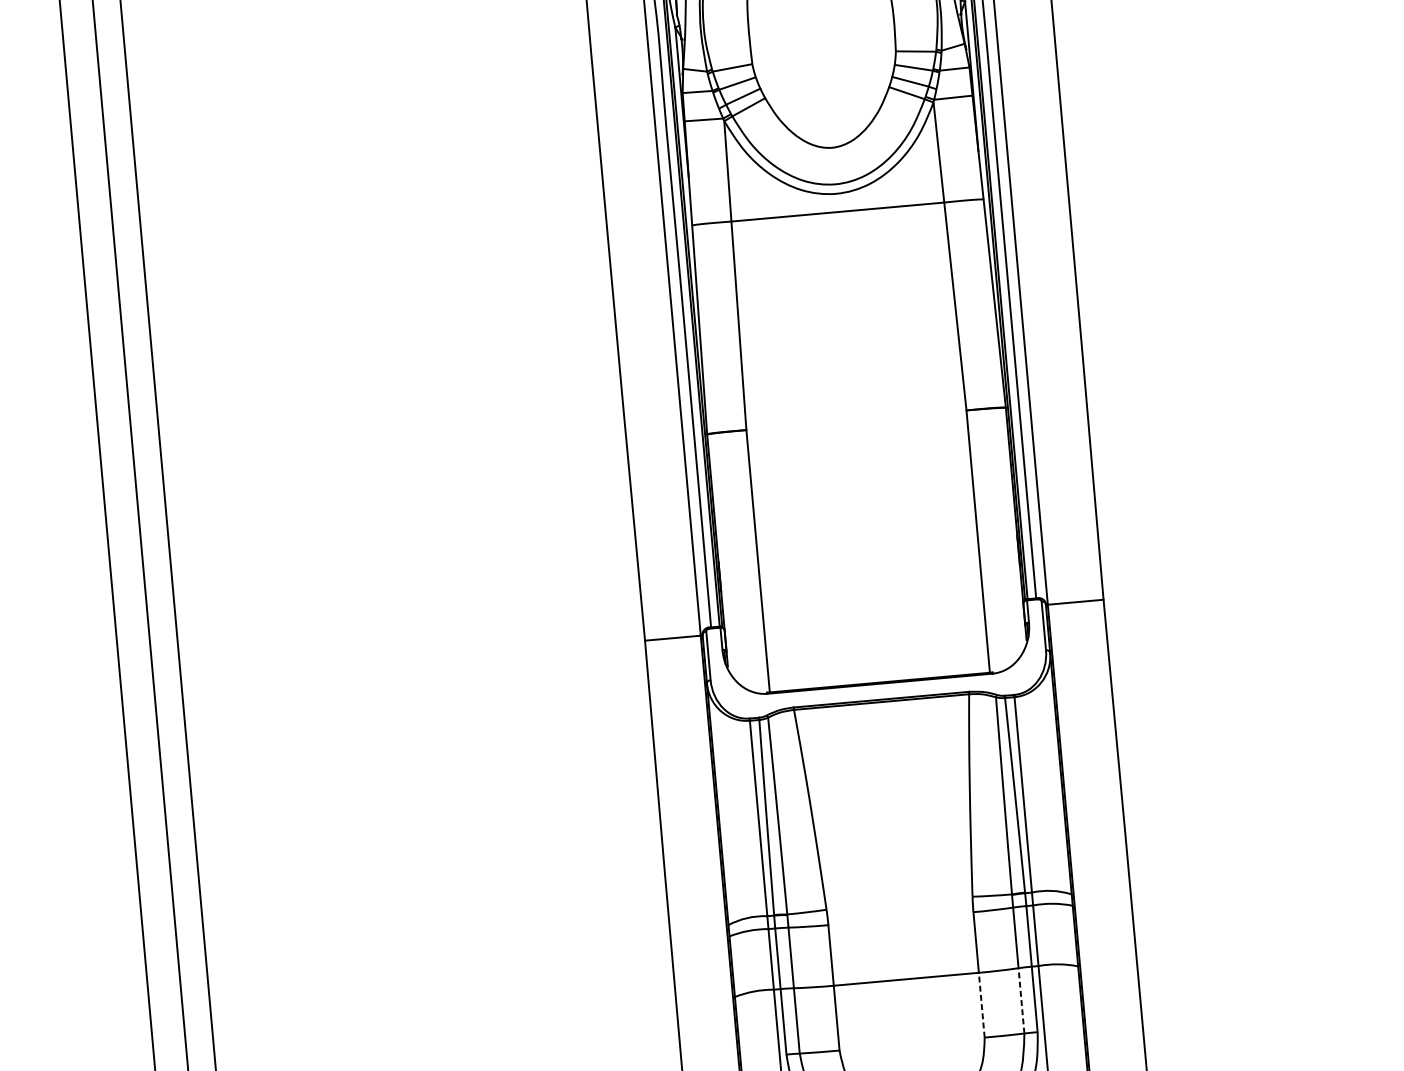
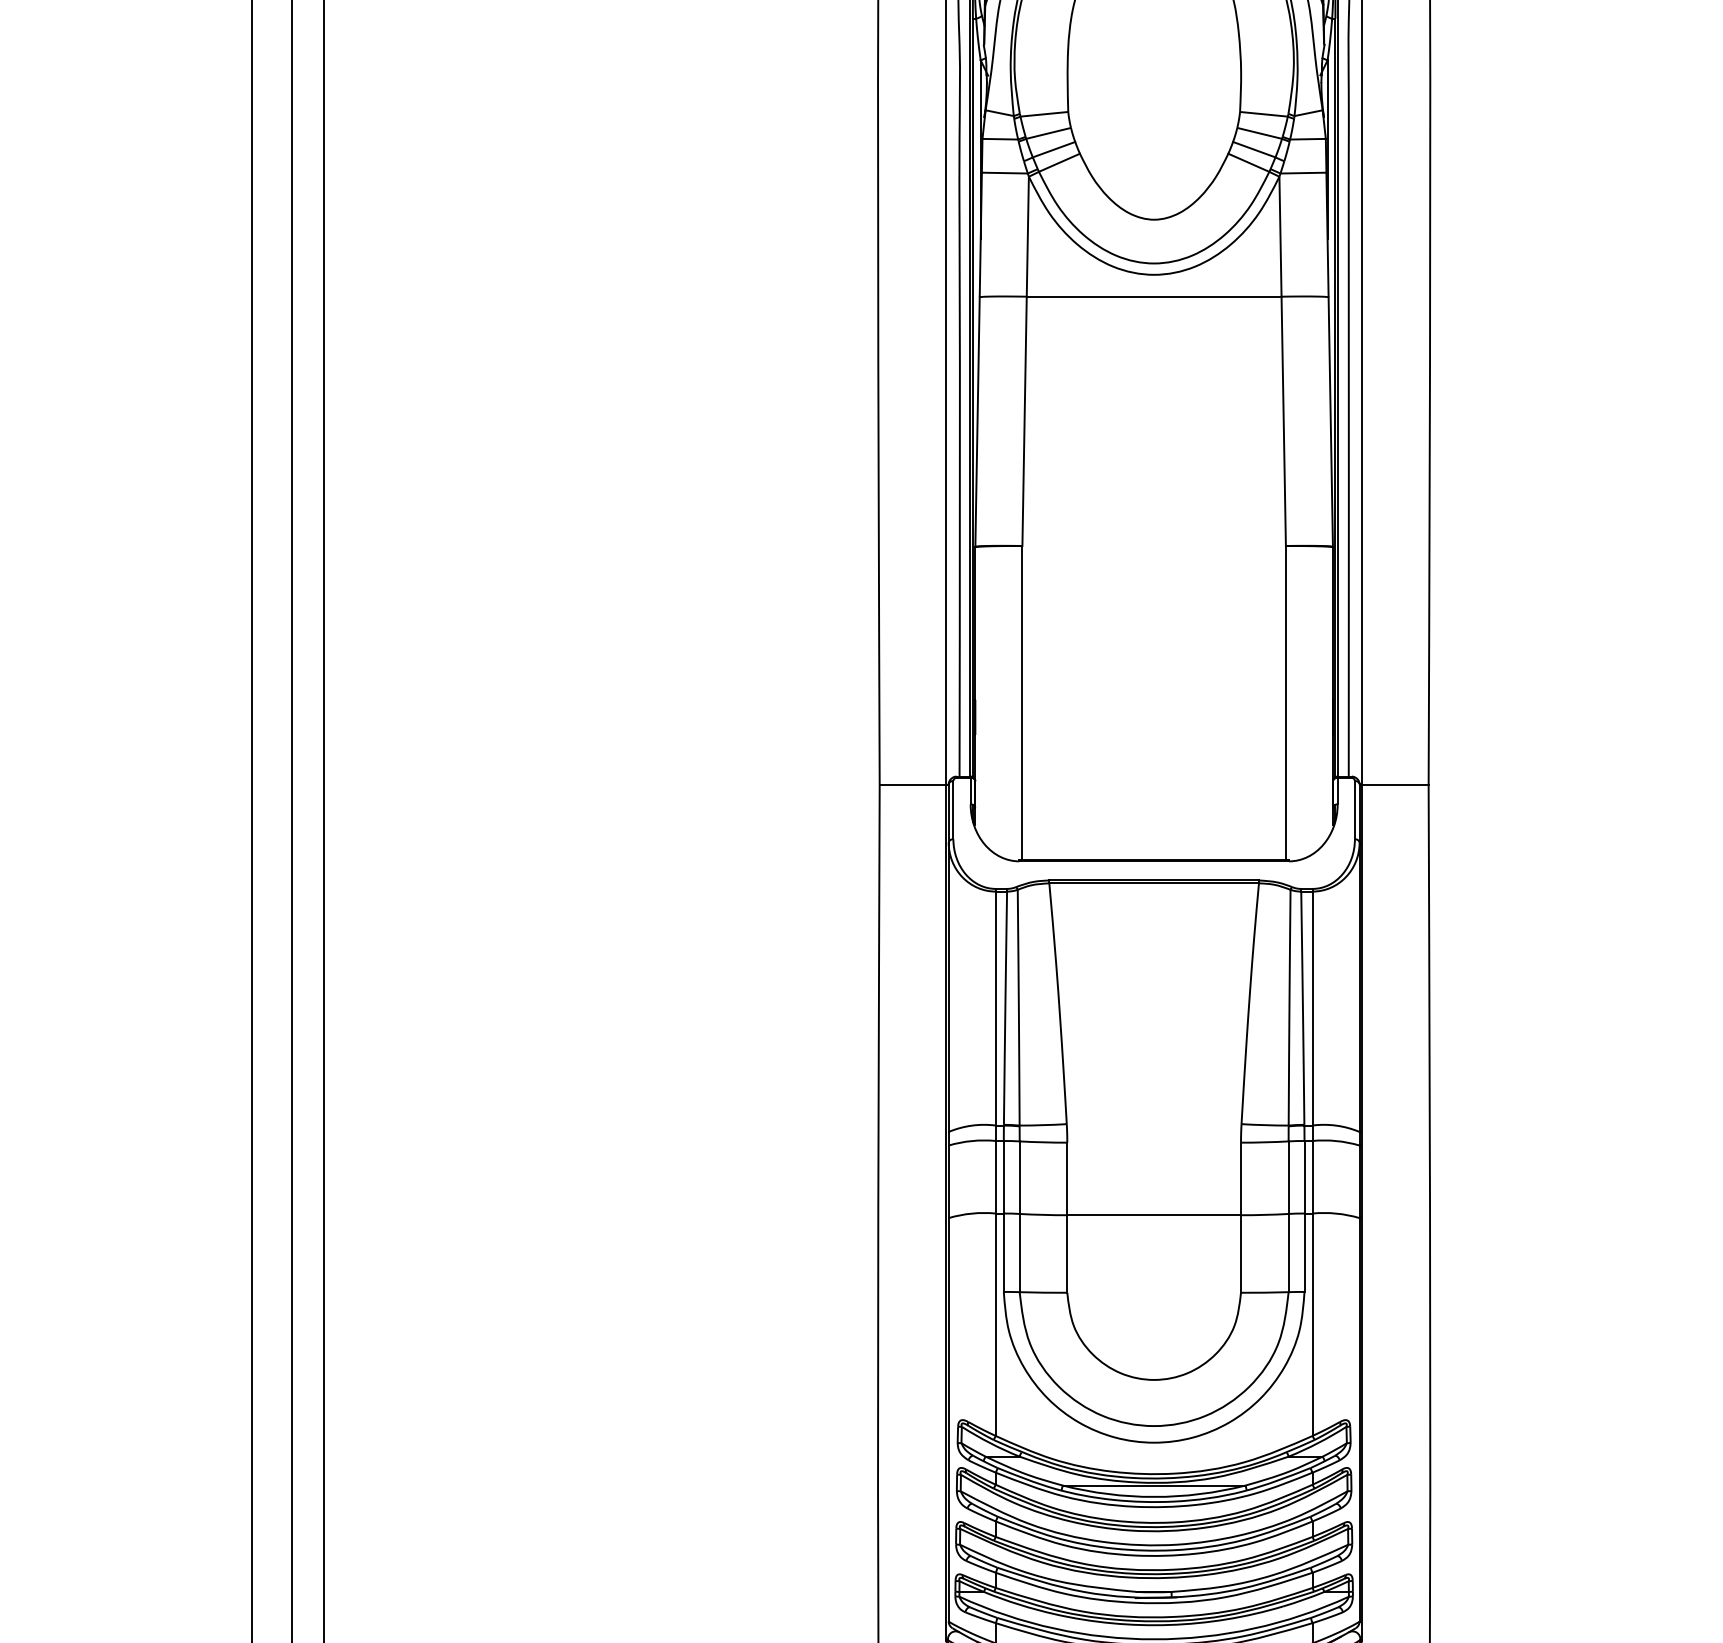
line: (1021, 1000) -> (1288, 1252), dashed -> solid
line: (982, 1004) -> (1241, 1253), dashed -> solid

